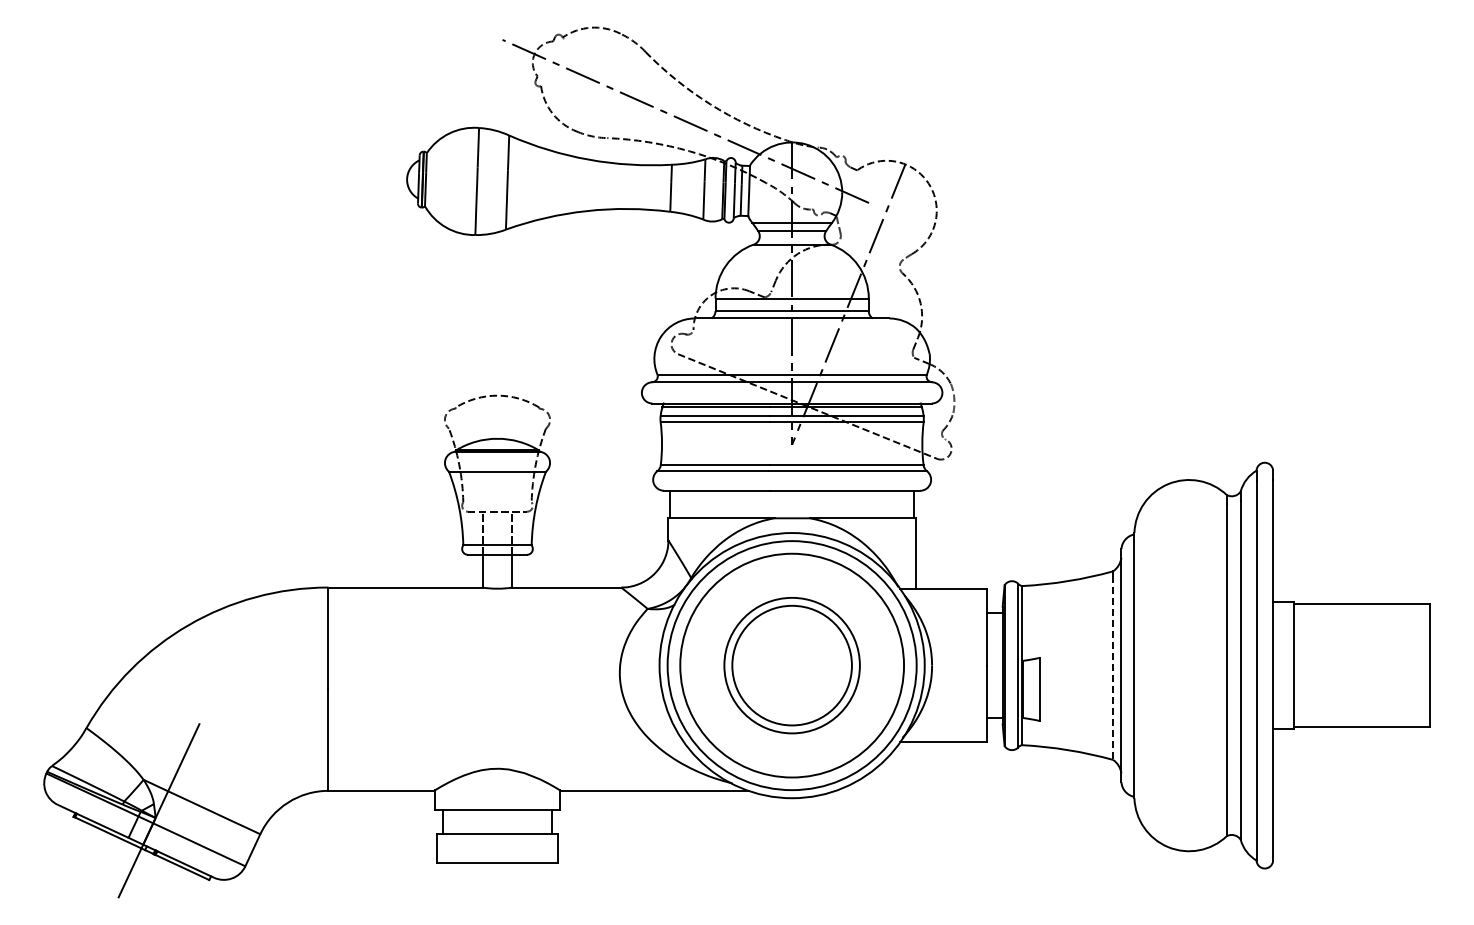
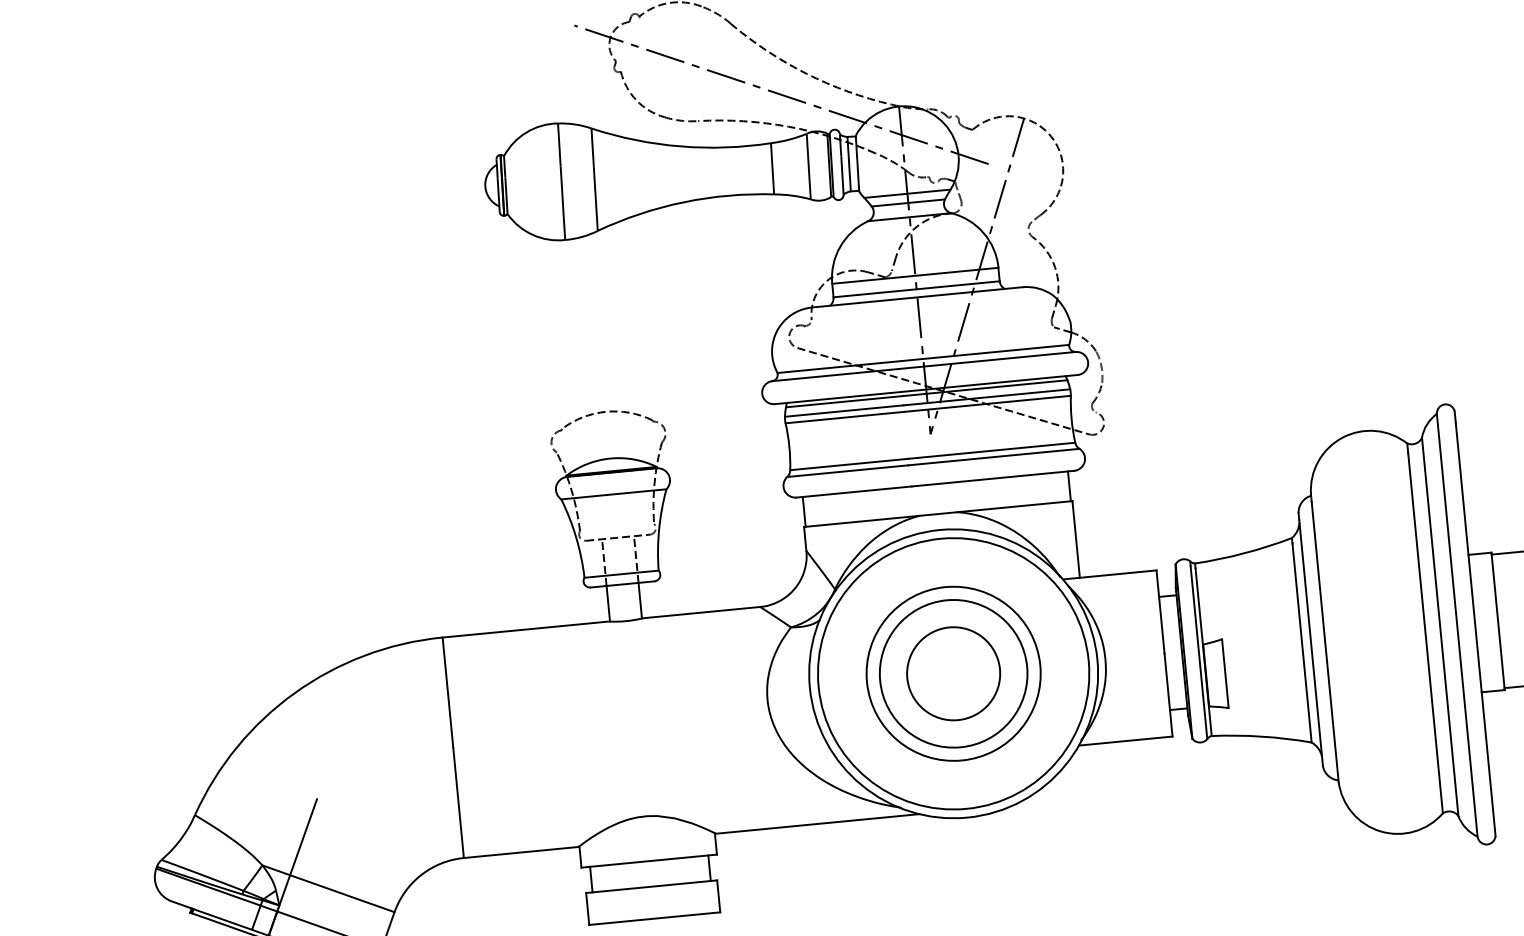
circle: (791, 665) -> (952, 673), size x0.71
circle: (792, 665) -> (954, 673), size x0.71
line: (1113, 668) -> (1302, 643), dashed -> solid

